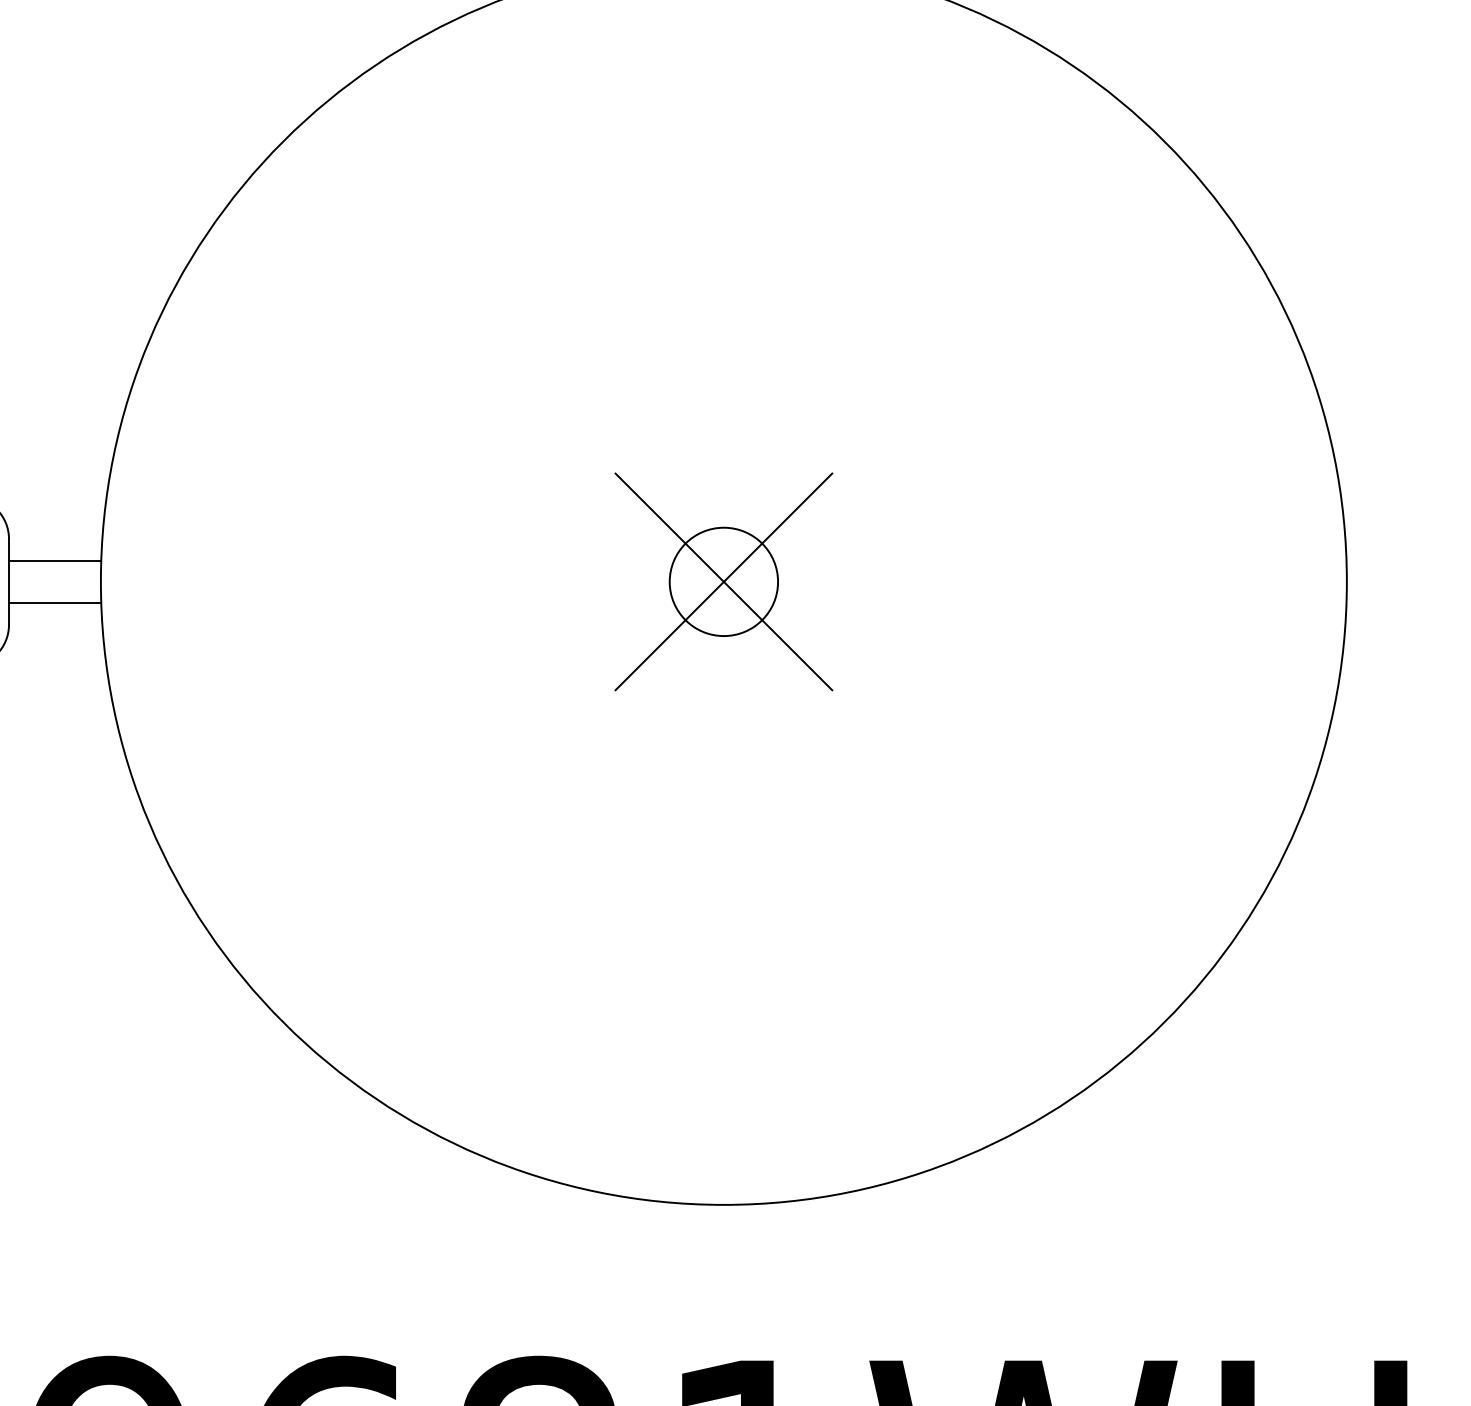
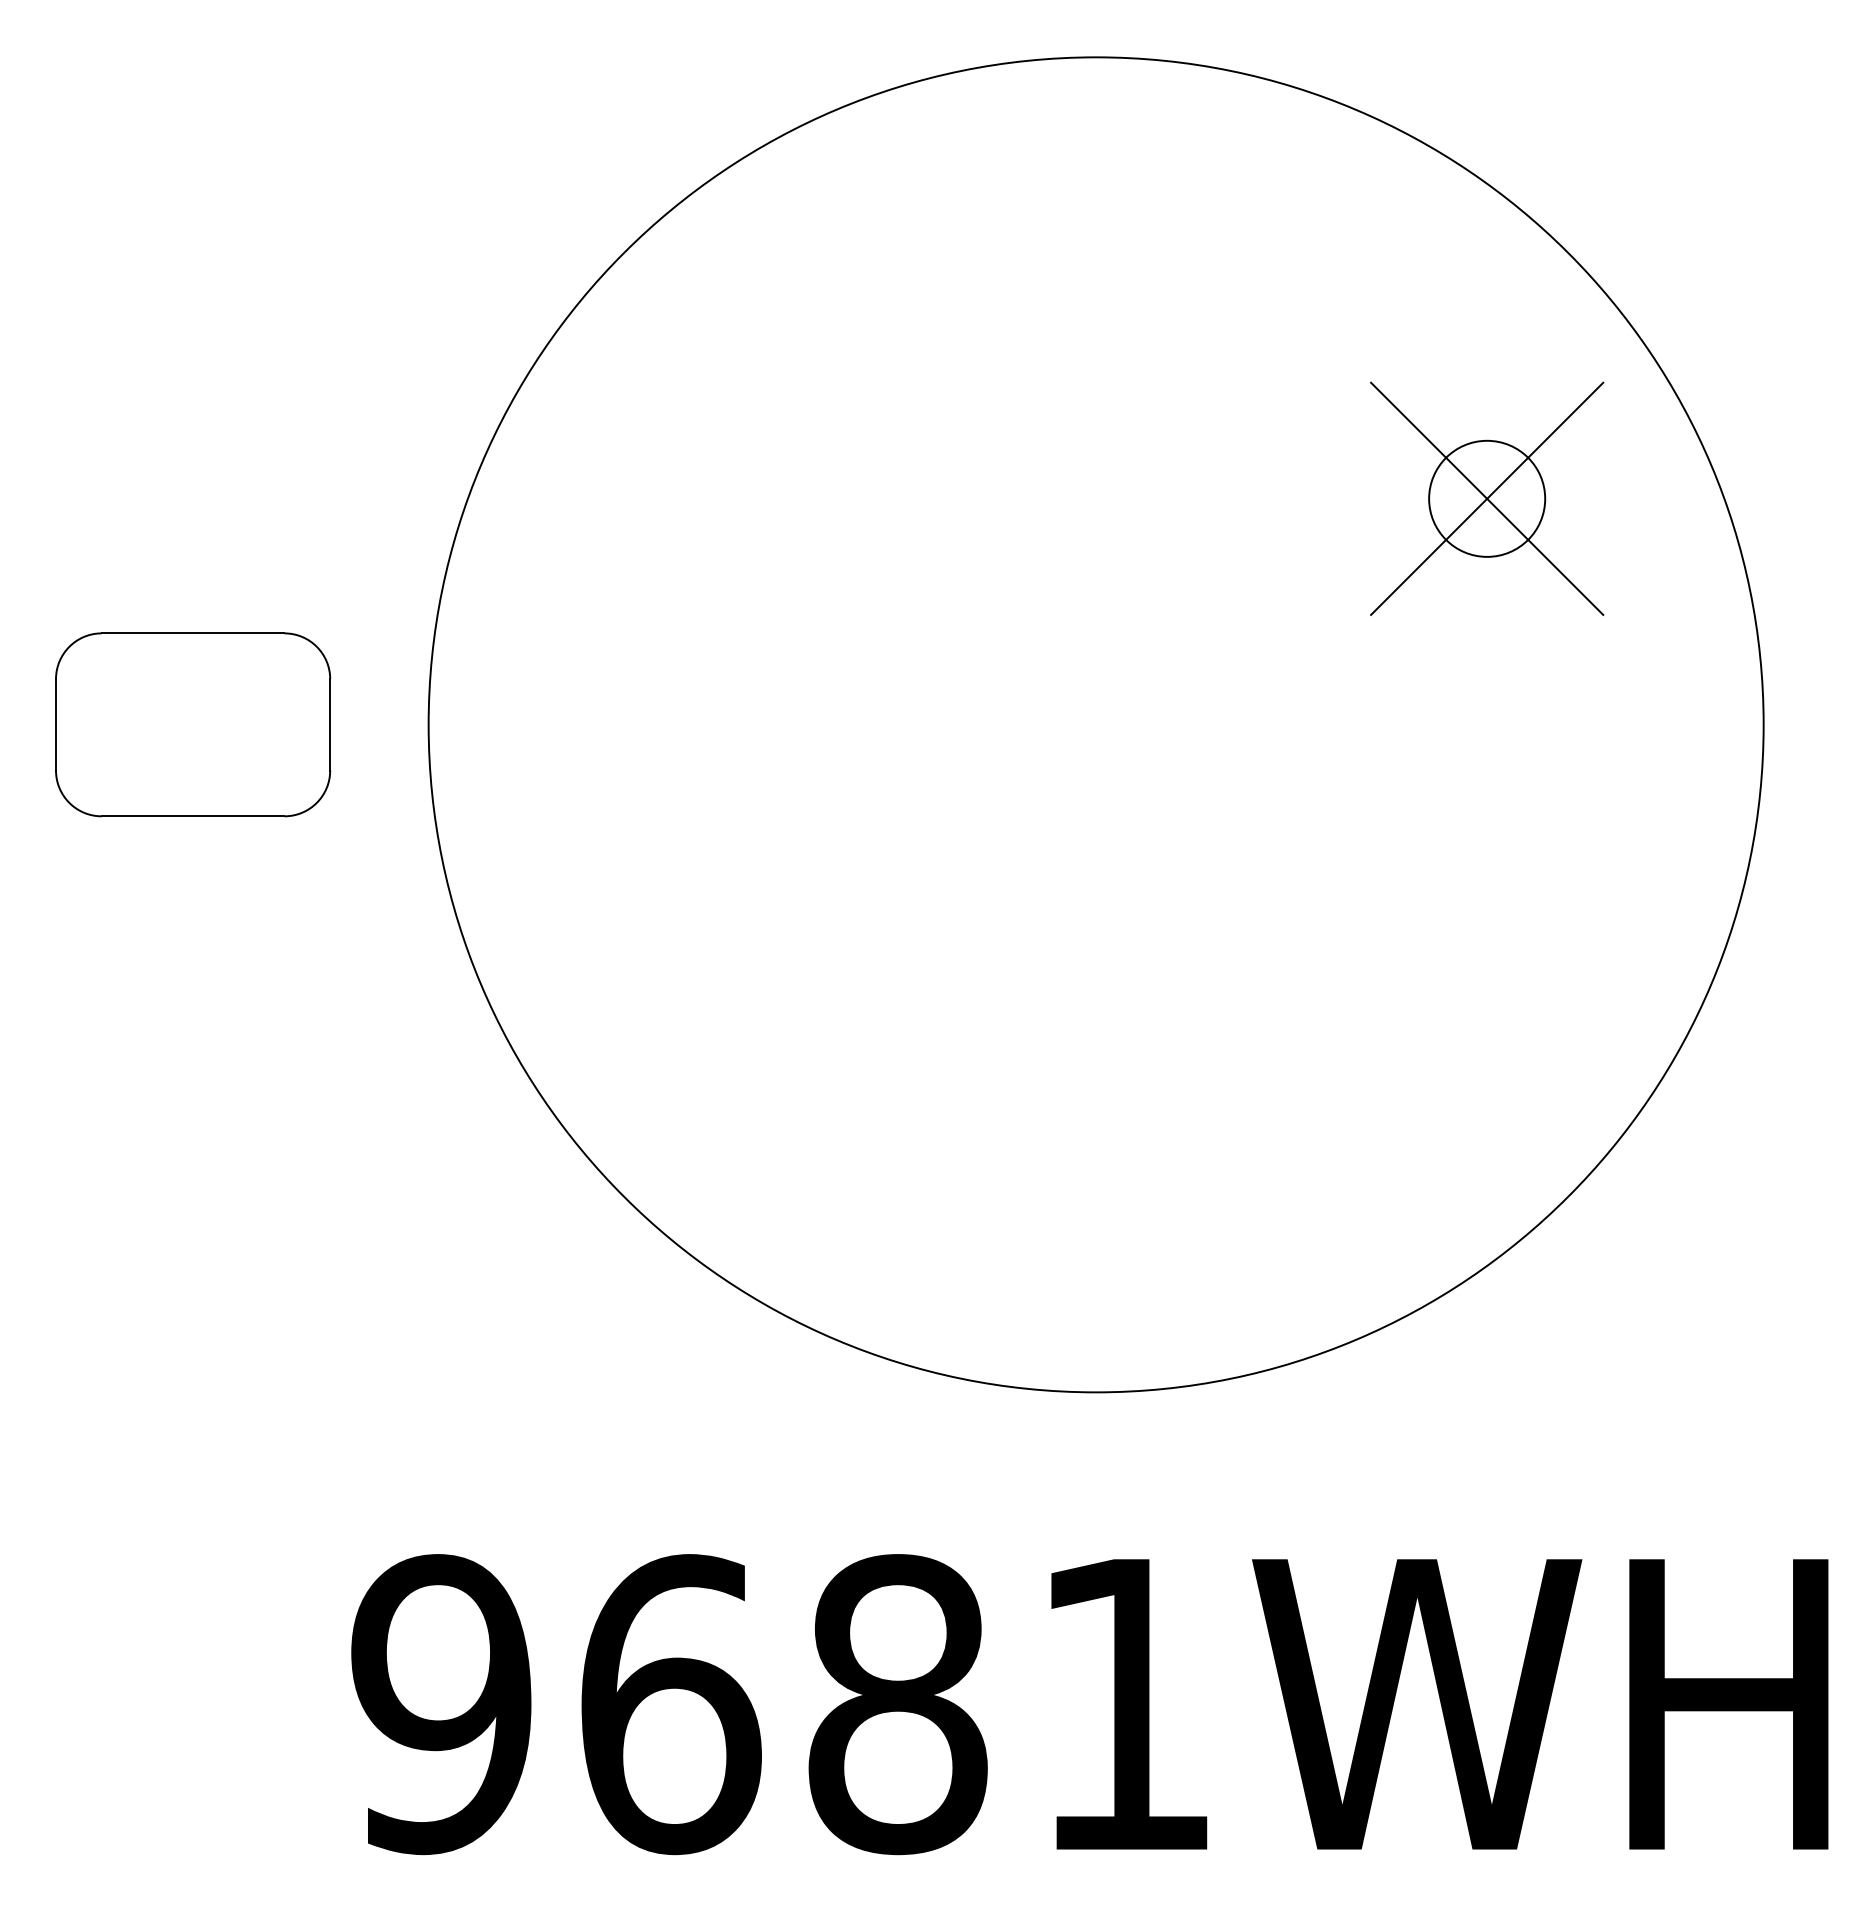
line: (55, 560) -> (379, 701), removed
part: (724, 581) -> (1487, 498), moved
line: (55, 603) -> (379, 747), removed

